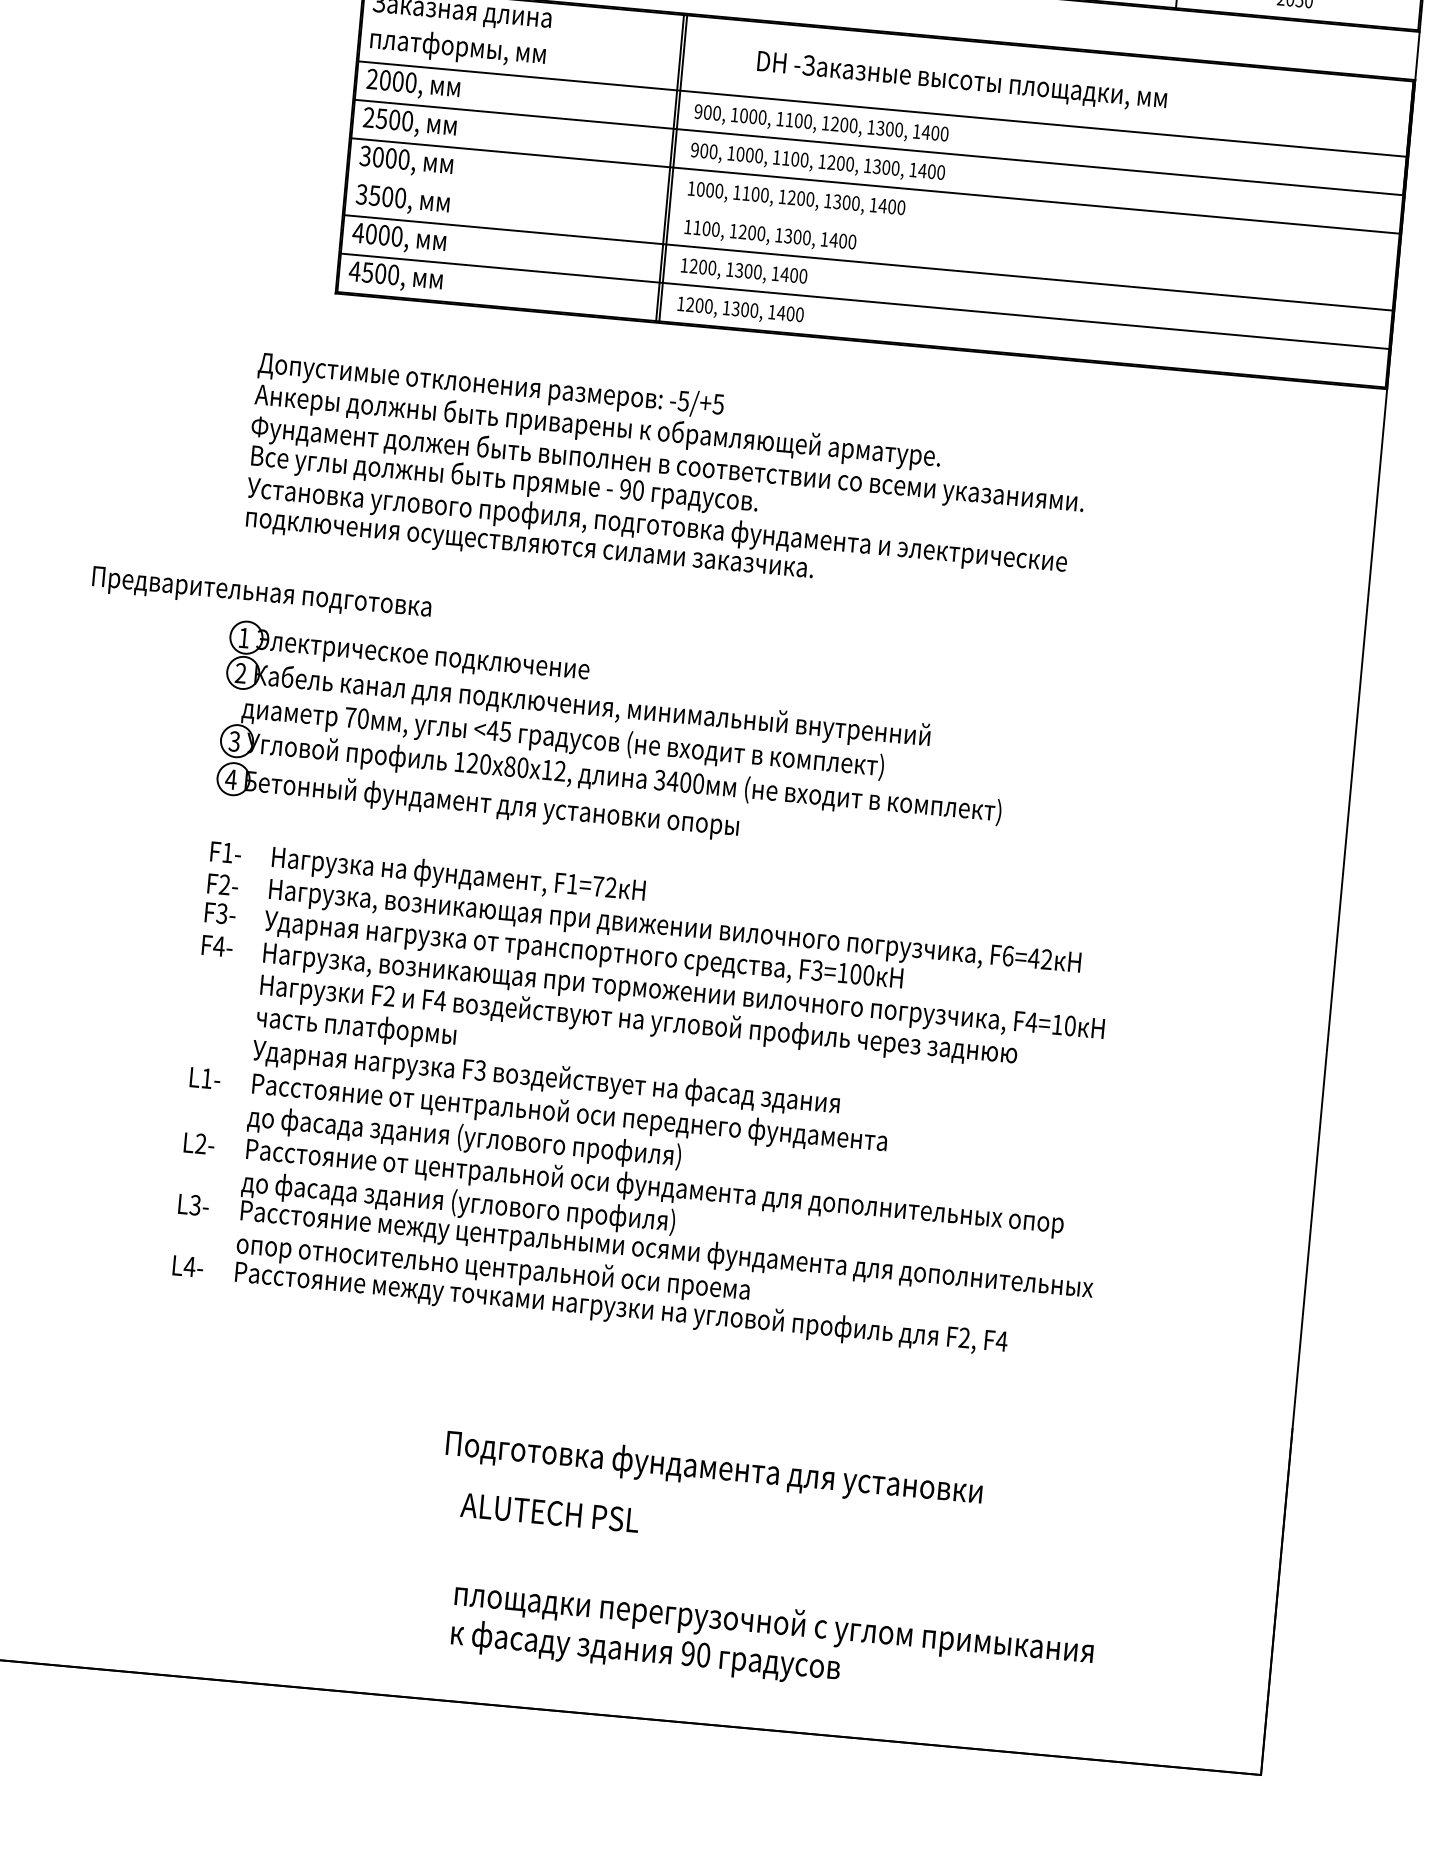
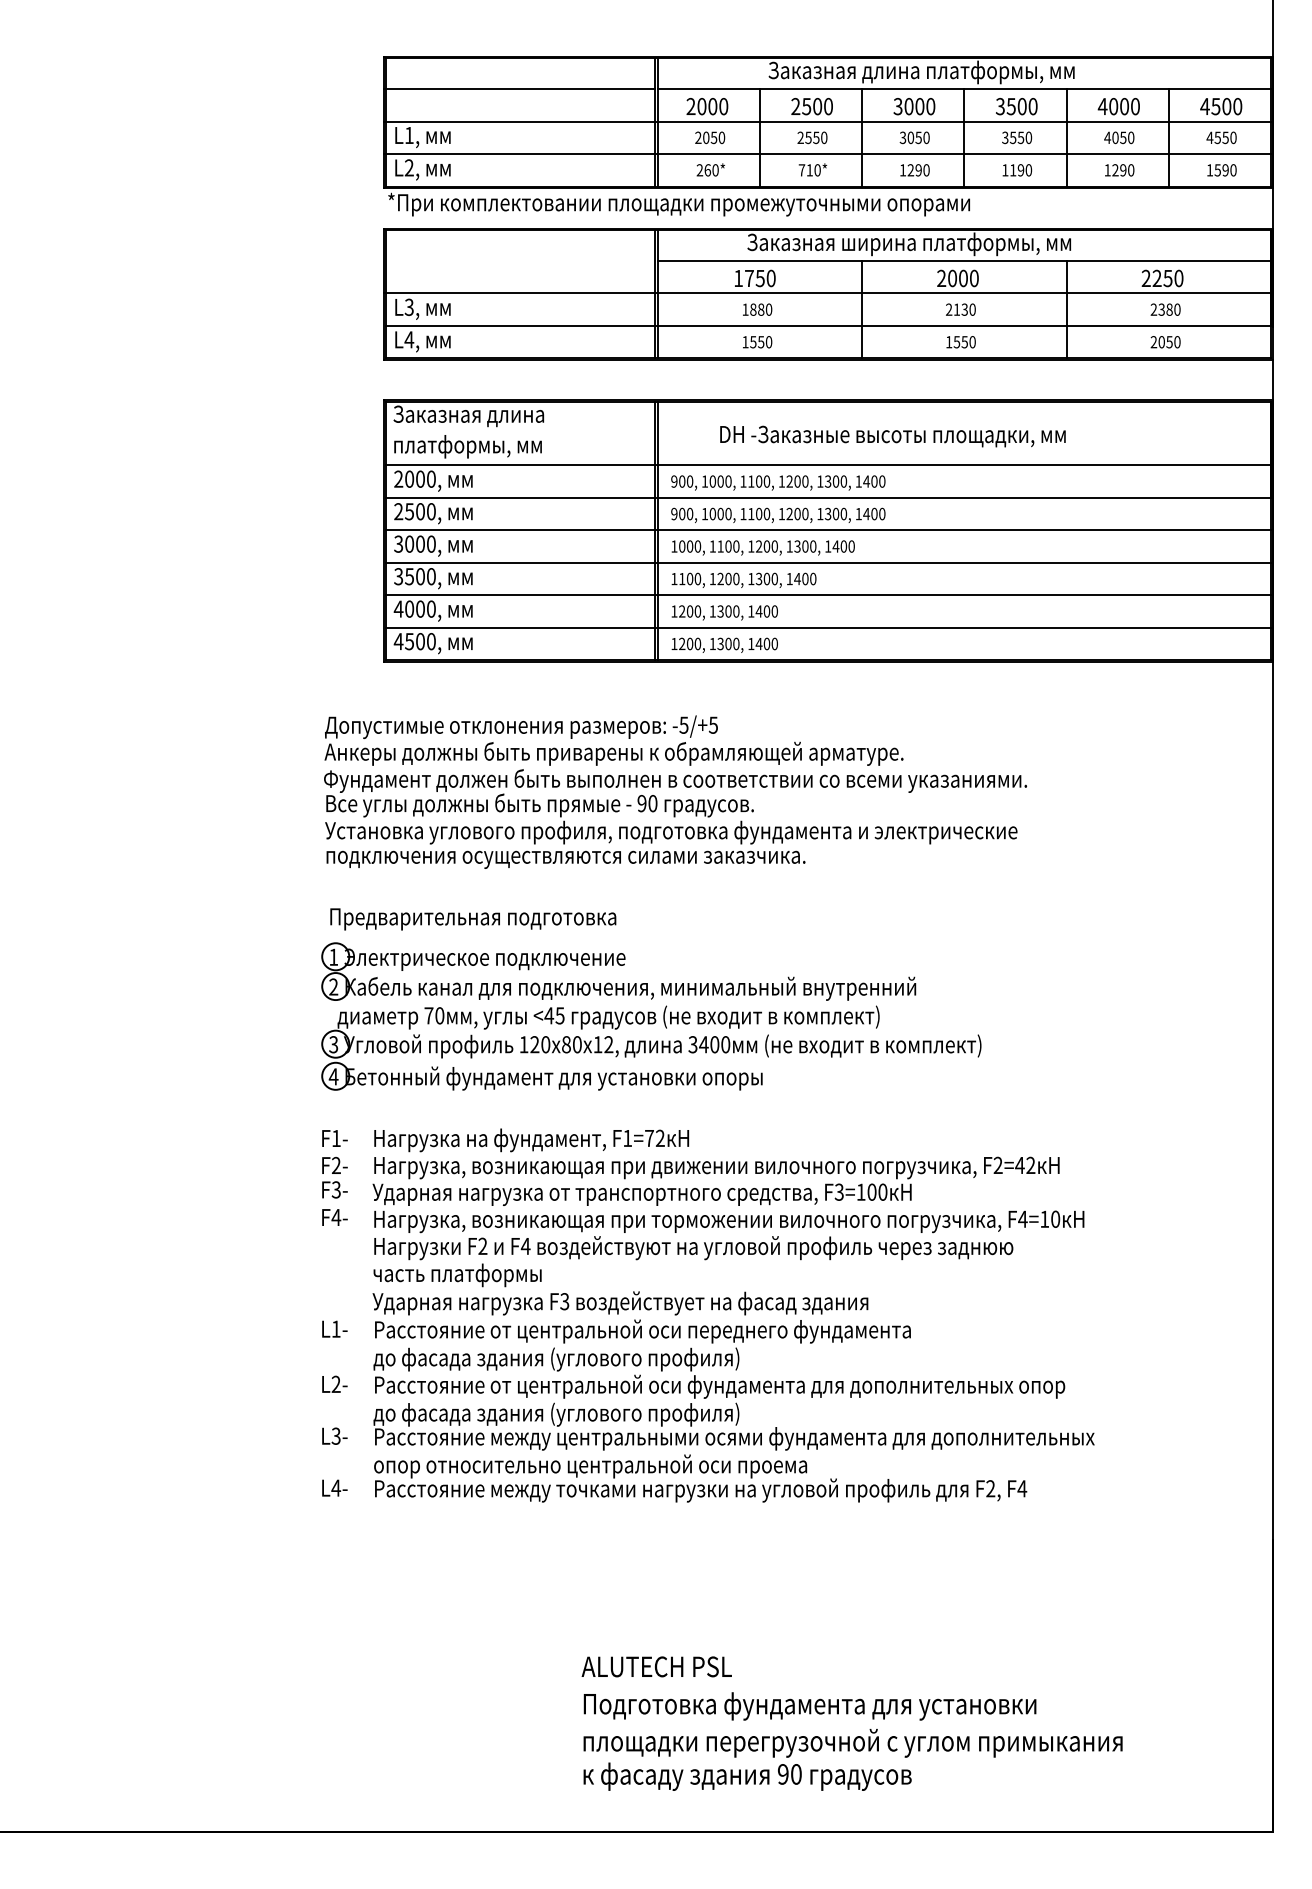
line: (872, 224) -> (828, 562), added
text: (262, 594) -> (473, 919), moved
text: (1007, 956) -> (997, 1165), F6=42 -> F2=42
text: (713, 1469) -> (809, 1706), moved

